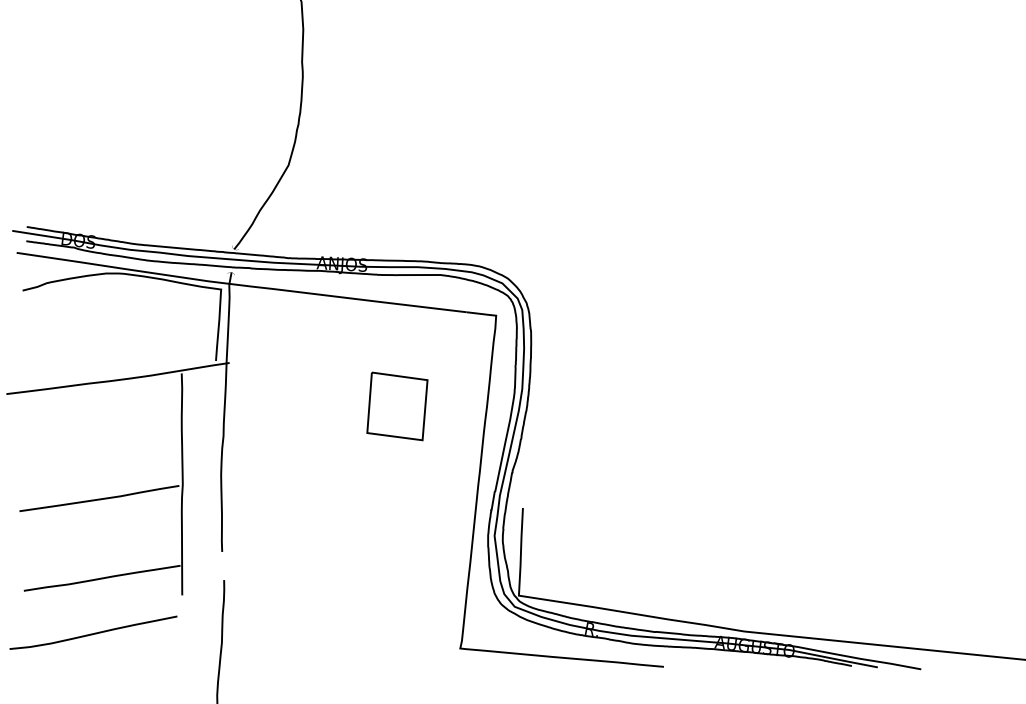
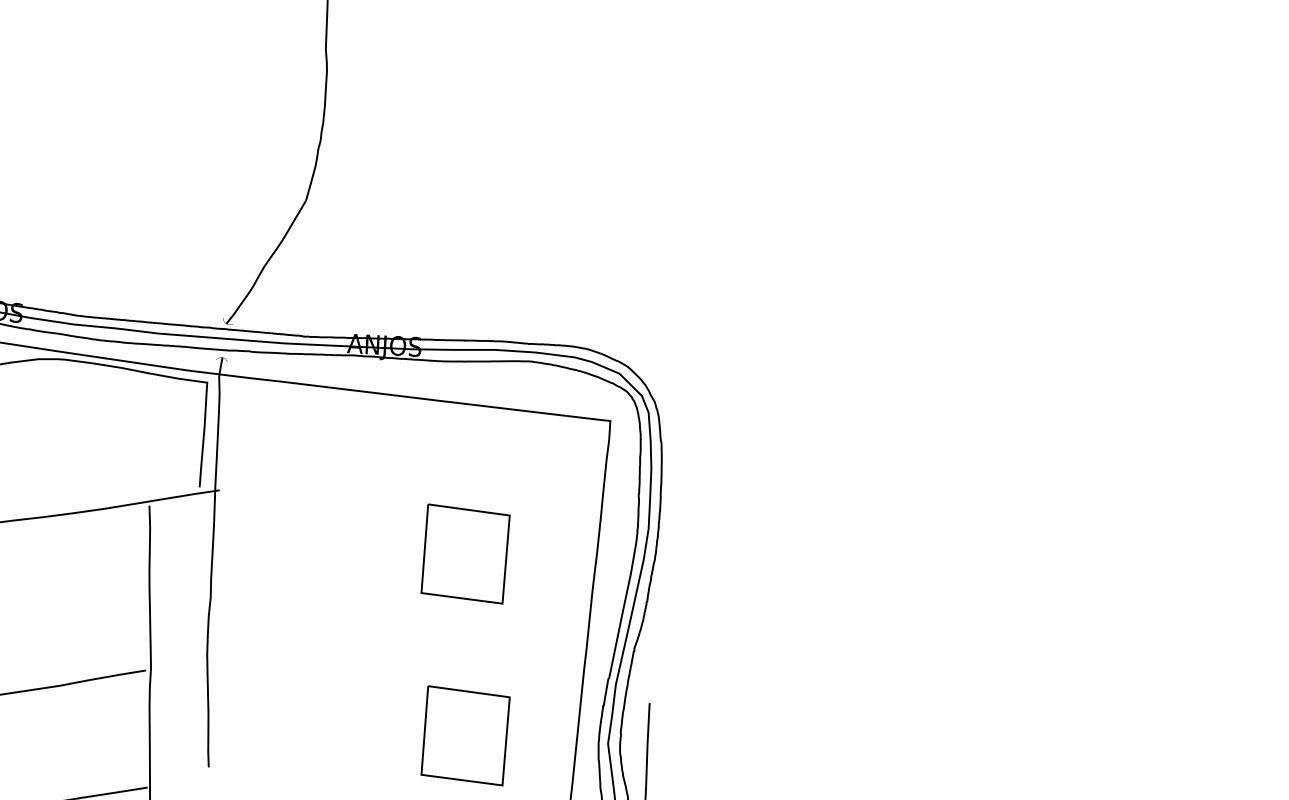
part: (397, 530) -> (465, 735), added

